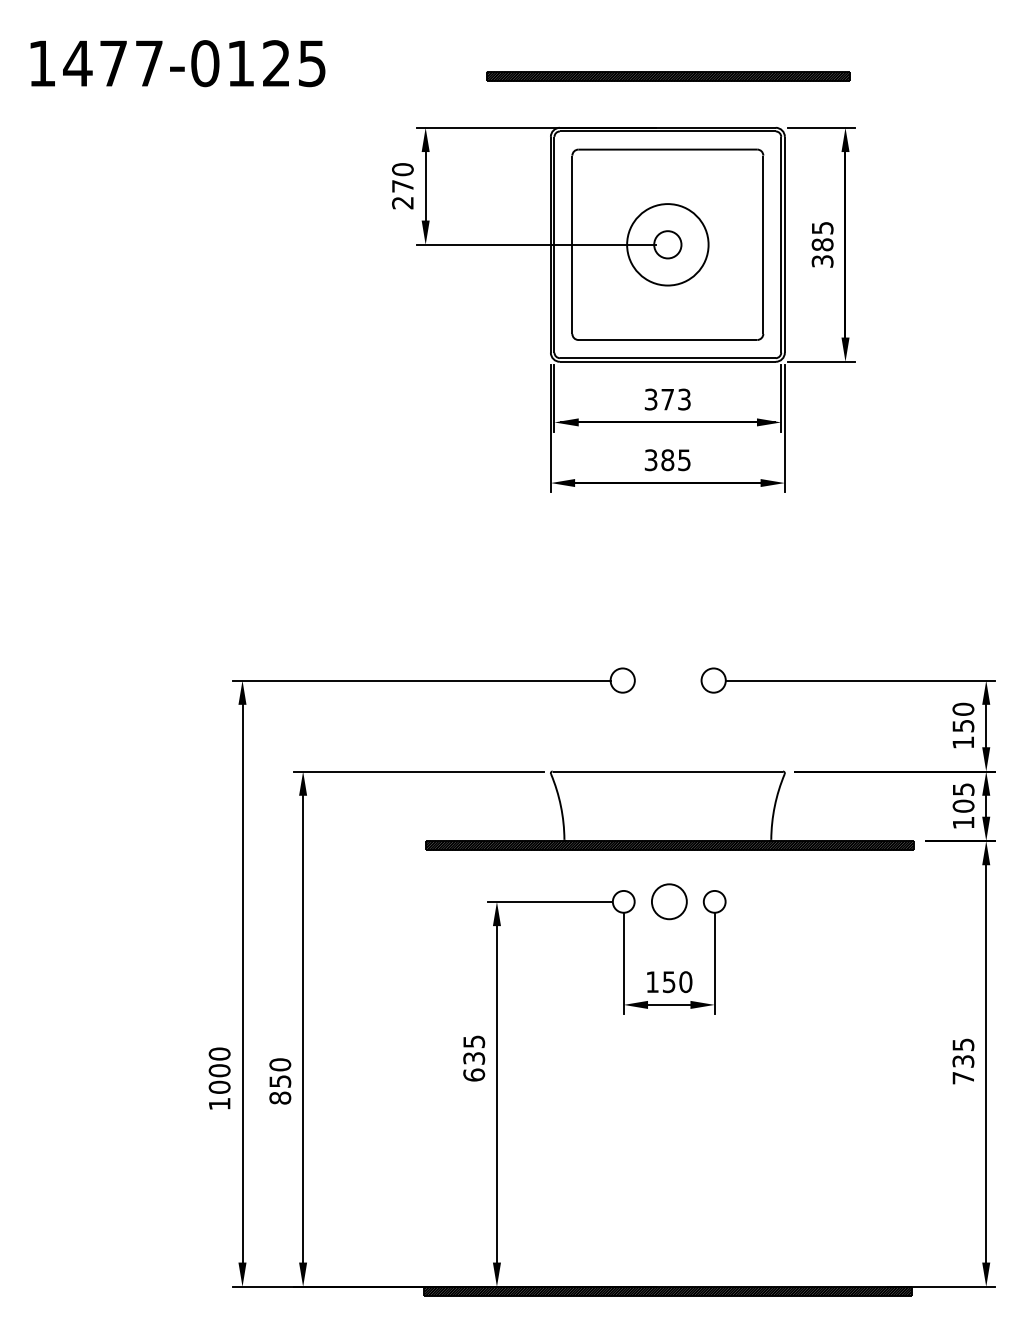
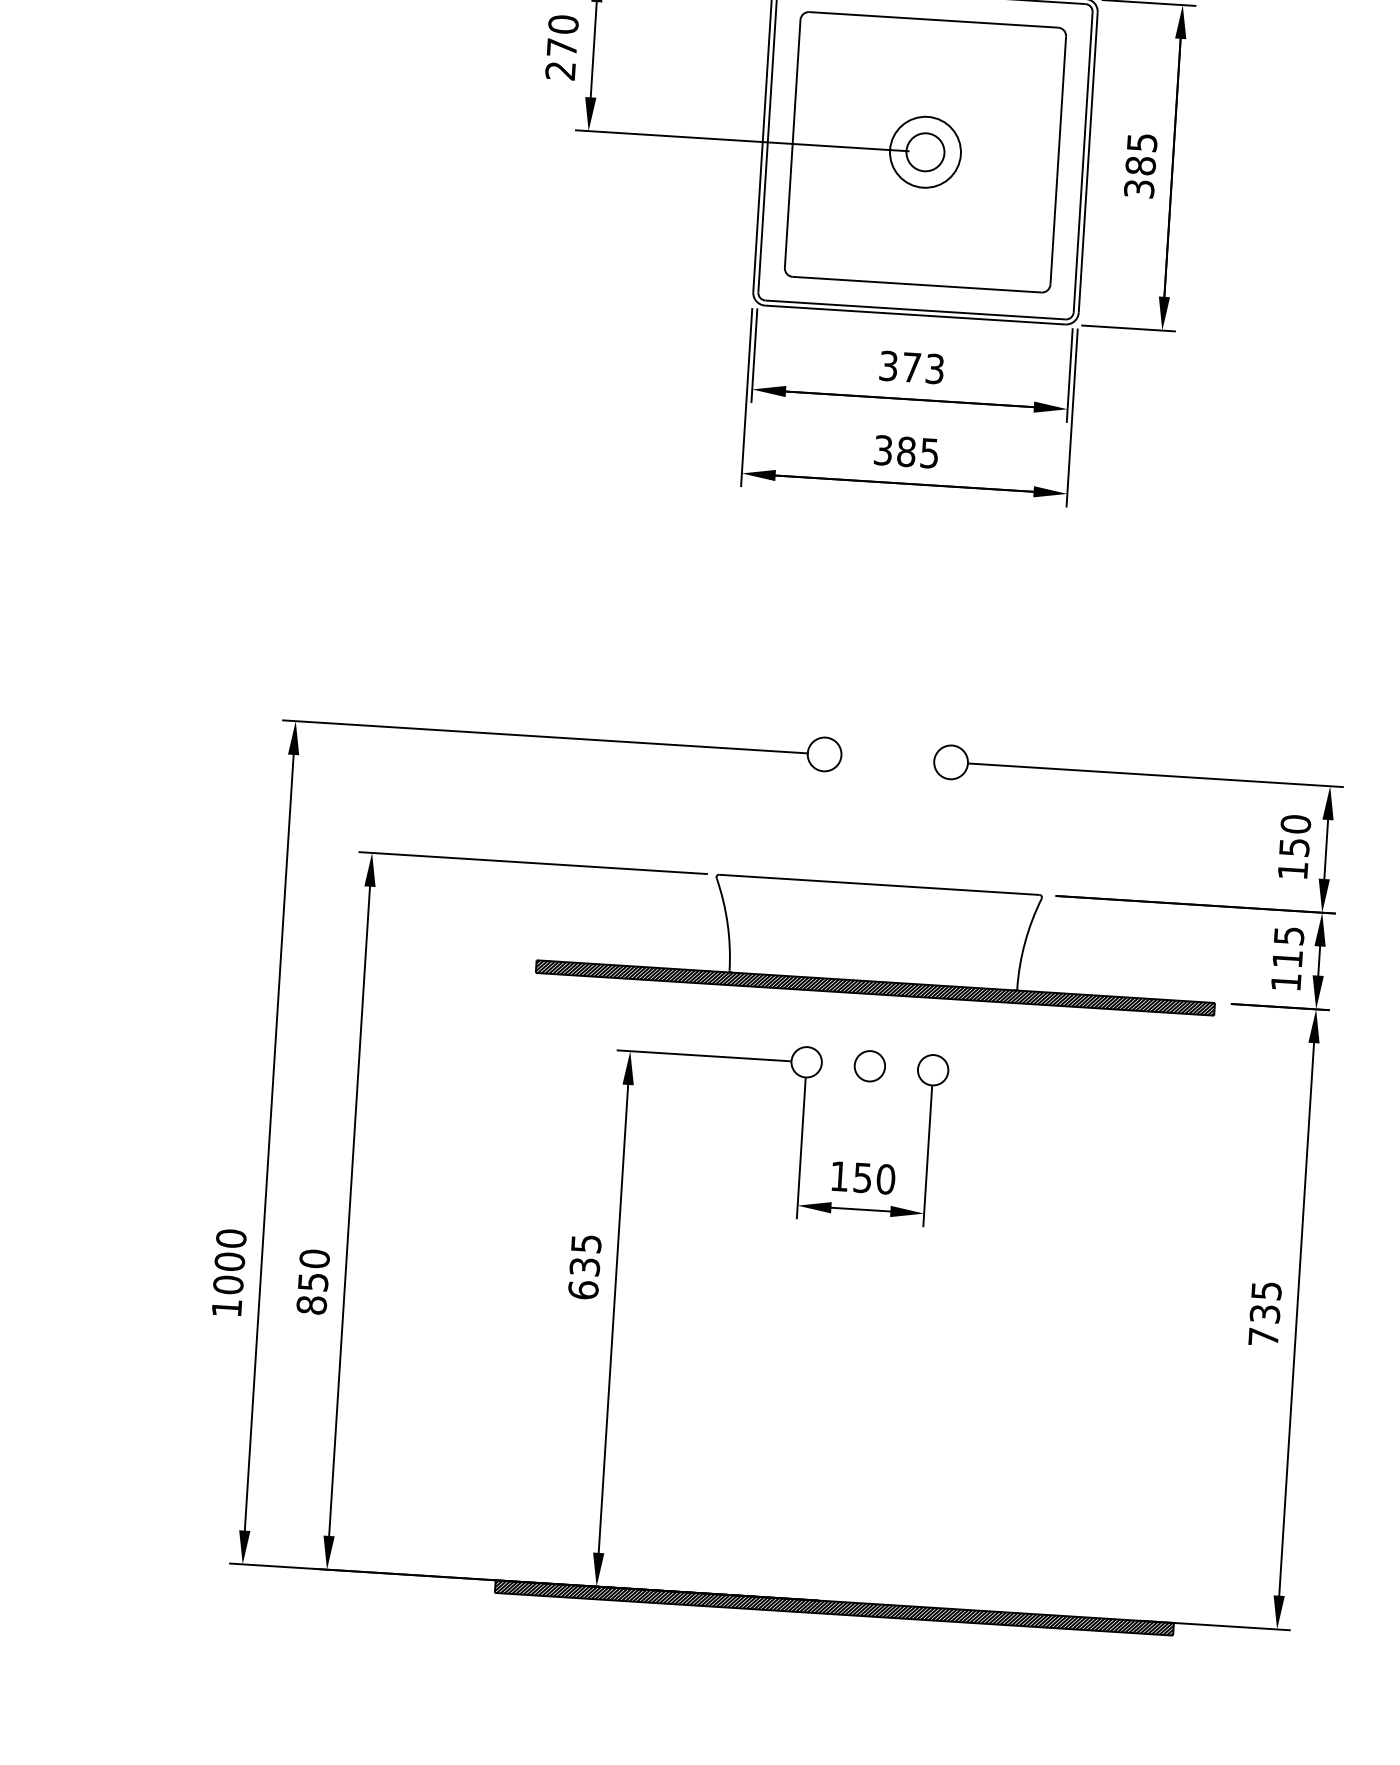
circle: (667, 244) -> (925, 151), size x0.62
text: (963, 805) -> (1287, 958), 105 -> 115
circle: (668, 901) -> (868, 1065), size x0.62

